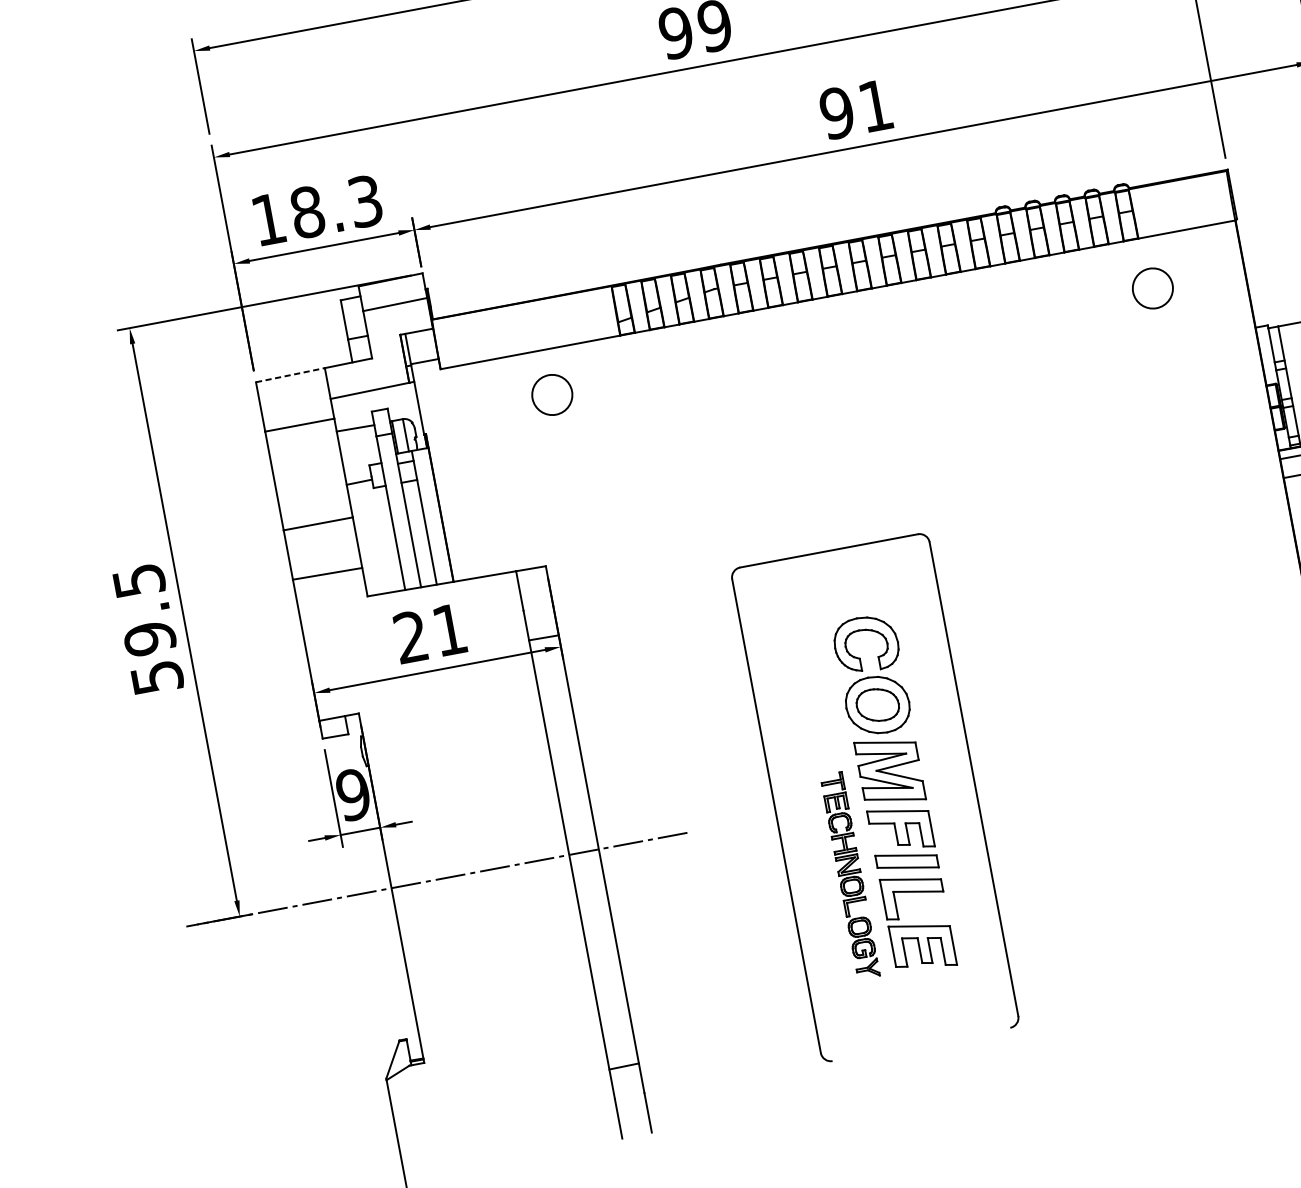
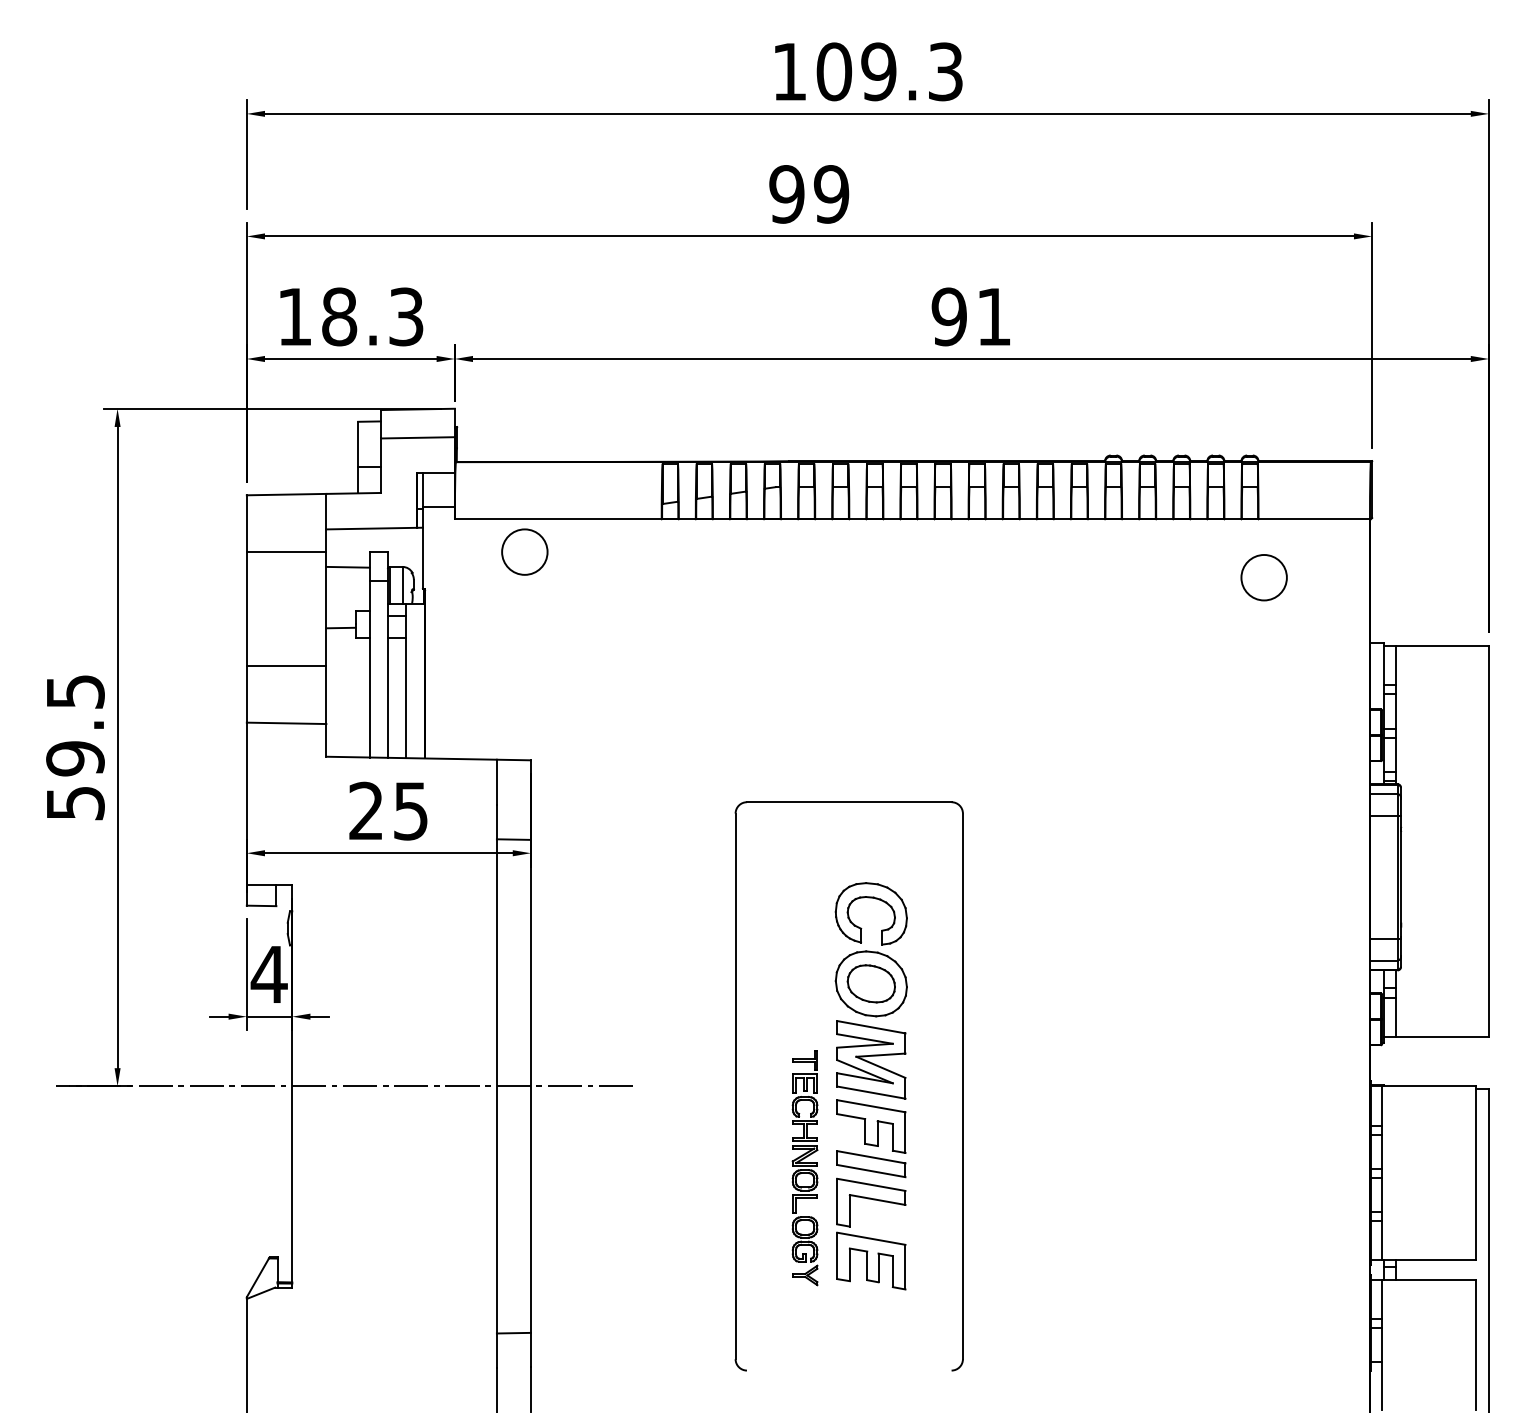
line: (290, 375) -> (286, 494), dashed -> solid
circle: (551, 394) -> (524, 551), moved
text: (449, 630) -> (410, 811), 21 -> 25
text: (352, 794) -> (268, 974), 9 -> 4

